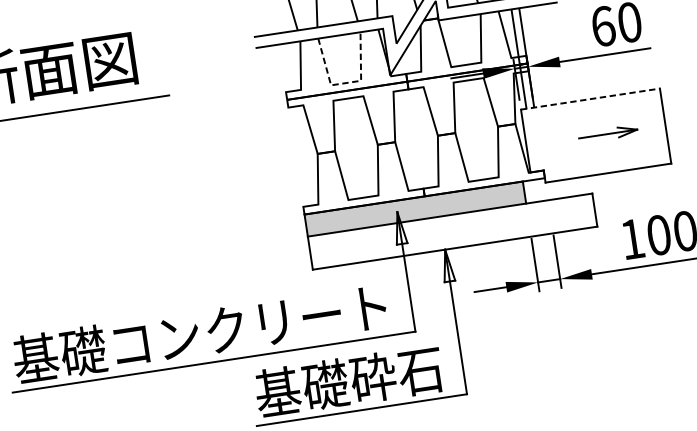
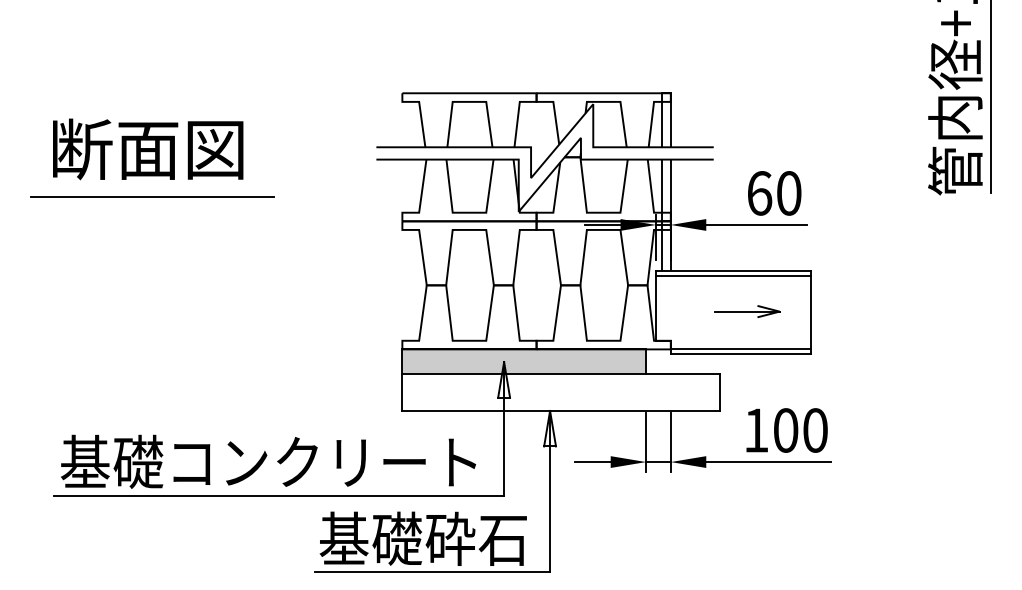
line: (346, 82) -> (469, 212), dashed -> solid
line: (590, 99) -> (733, 270), dashed -> solid
line: (591, 103) -> (733, 275), added
line: (607, 168) -> (740, 349), added

